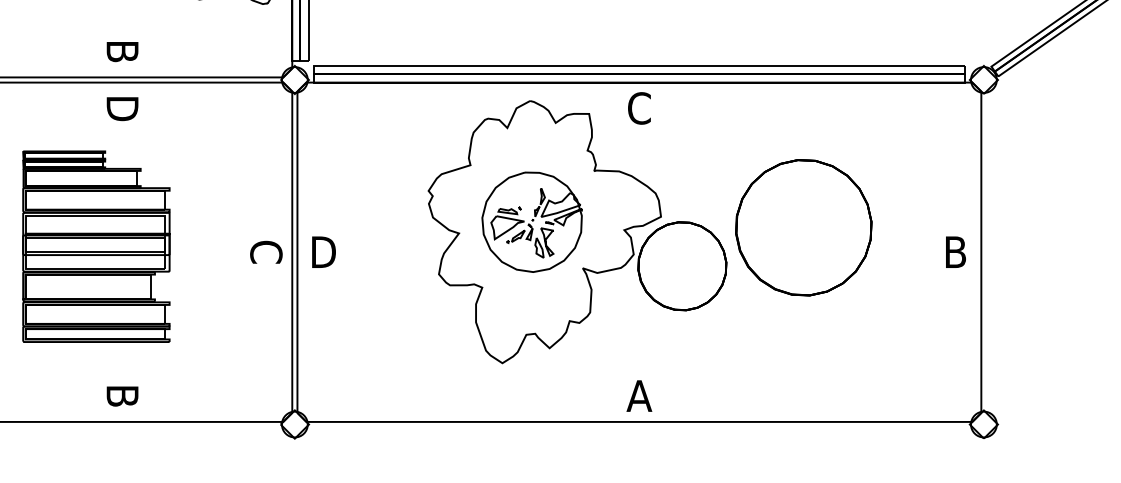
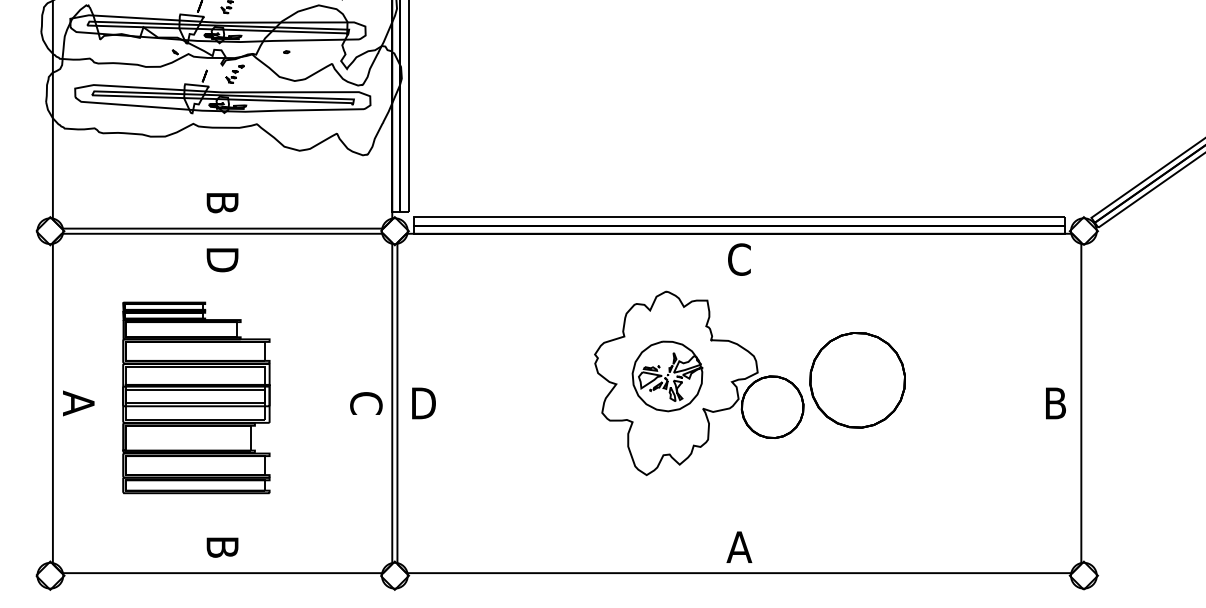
part: (649, 232) -> (749, 383), size x0.7

